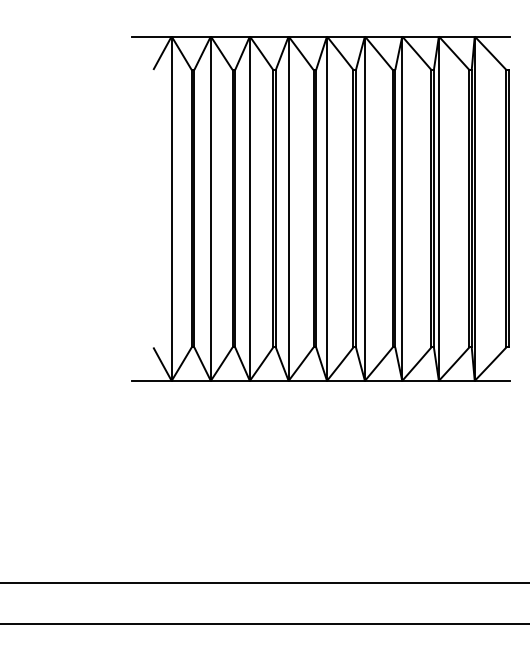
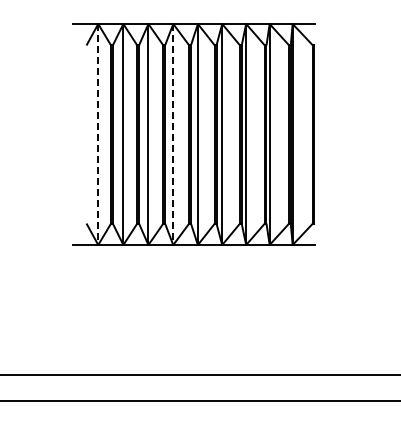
line: (172, 210) -> (98, 135), solid -> dashed
line: (288, 210) -> (173, 135), solid -> dashed

